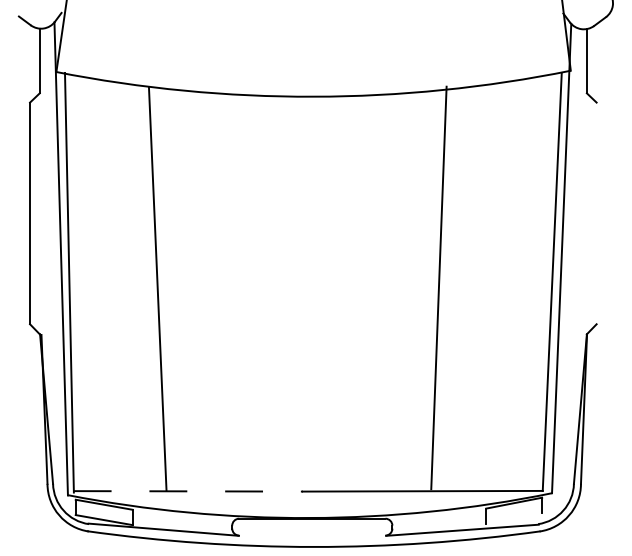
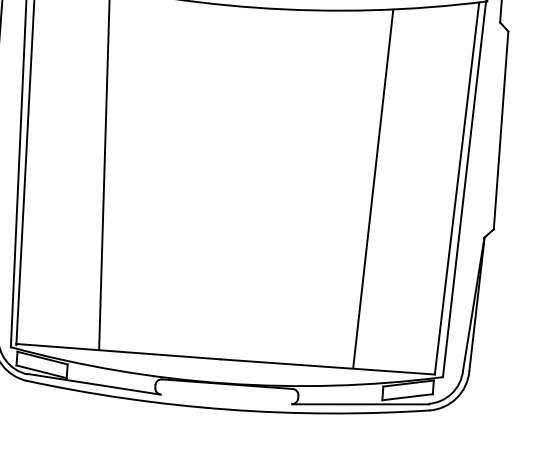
line: (596, 213) -> (500, 130), added
line: (438, 287) -> (372, 188), moved
line: (188, 491) -> (118, 351), dashed -> solid
line: (514, 518) -> (407, 397), added

